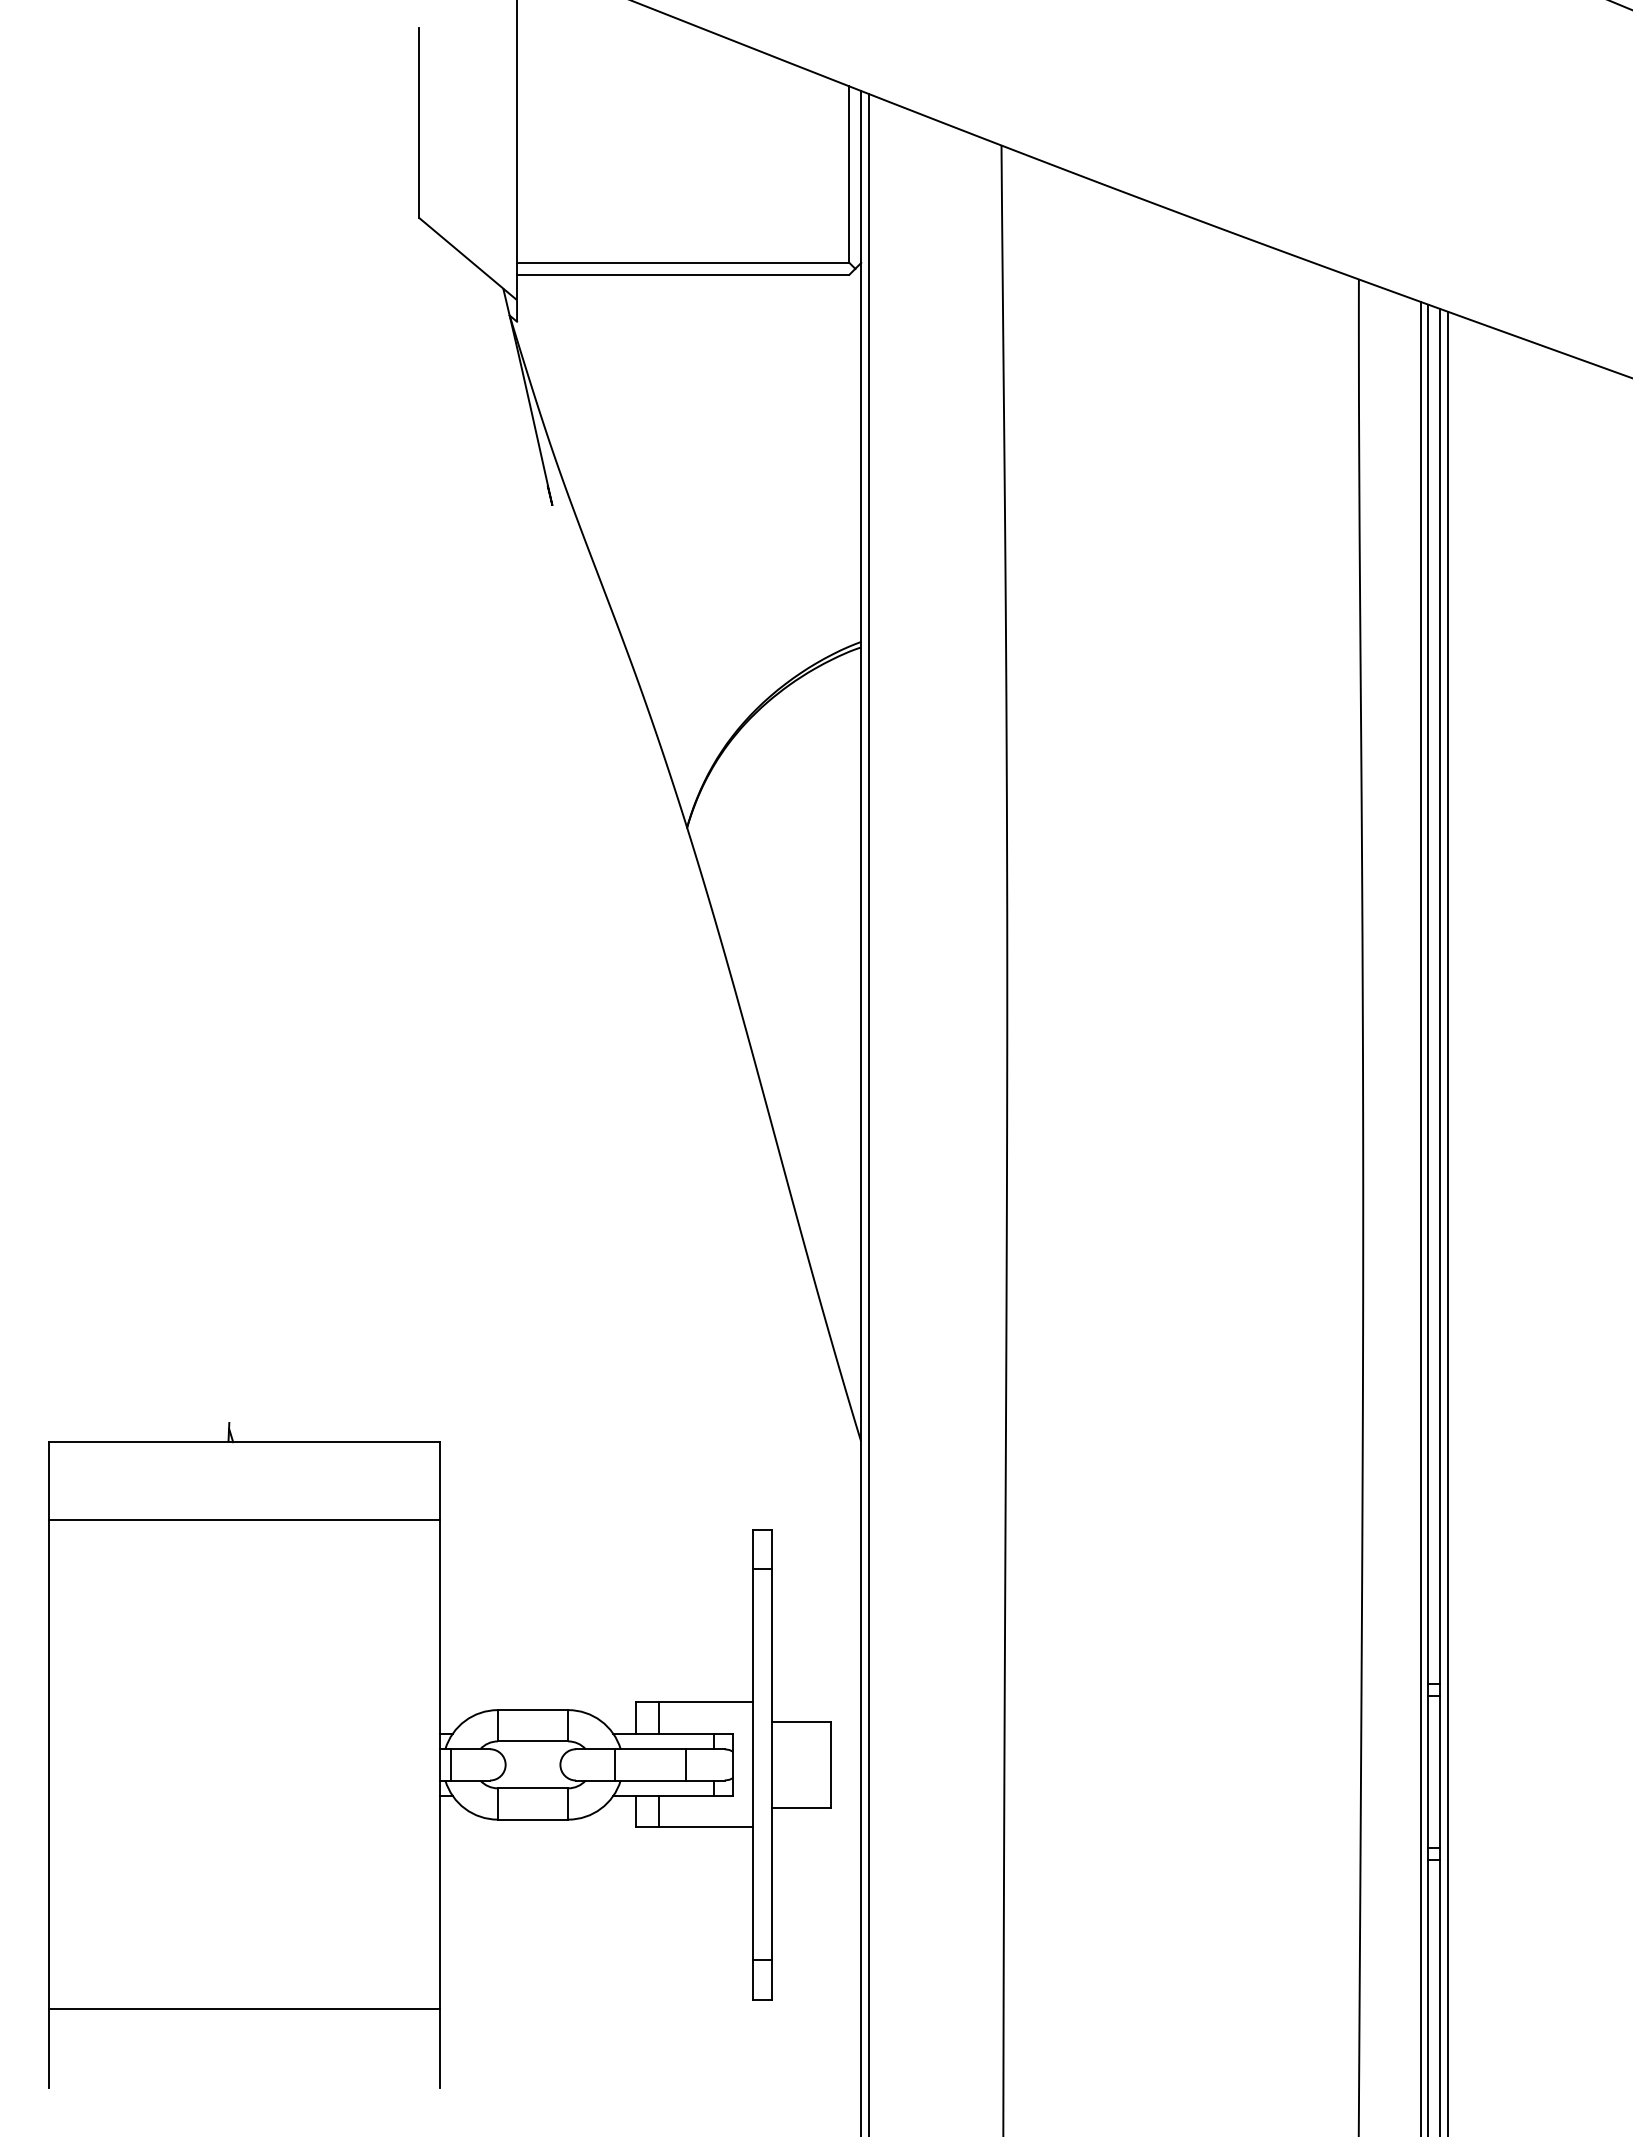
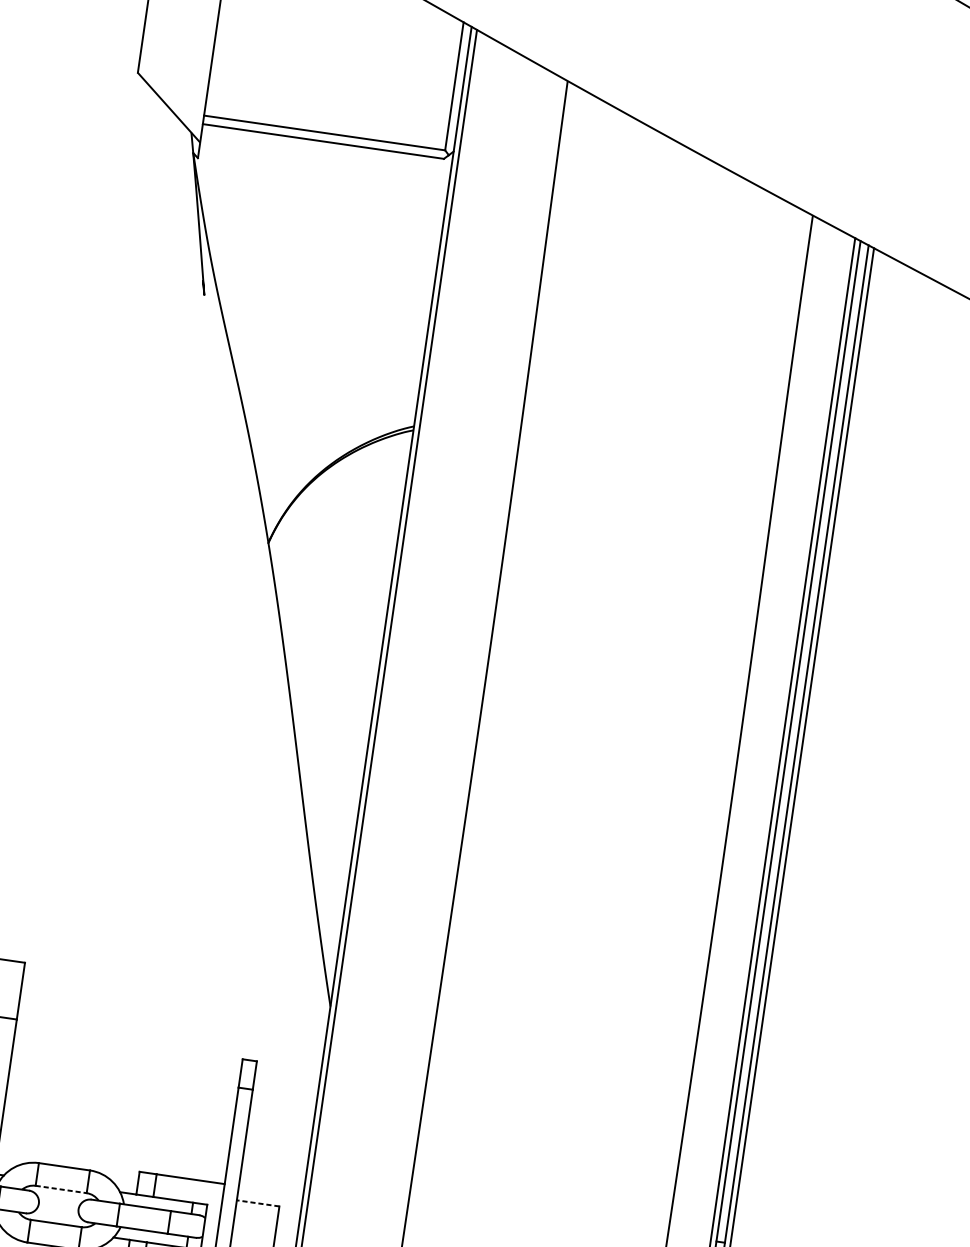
line: (801, 1721) -> (257, 1203), solid -> dashed
line: (533, 1741) -> (61, 1189), solid -> dashed

